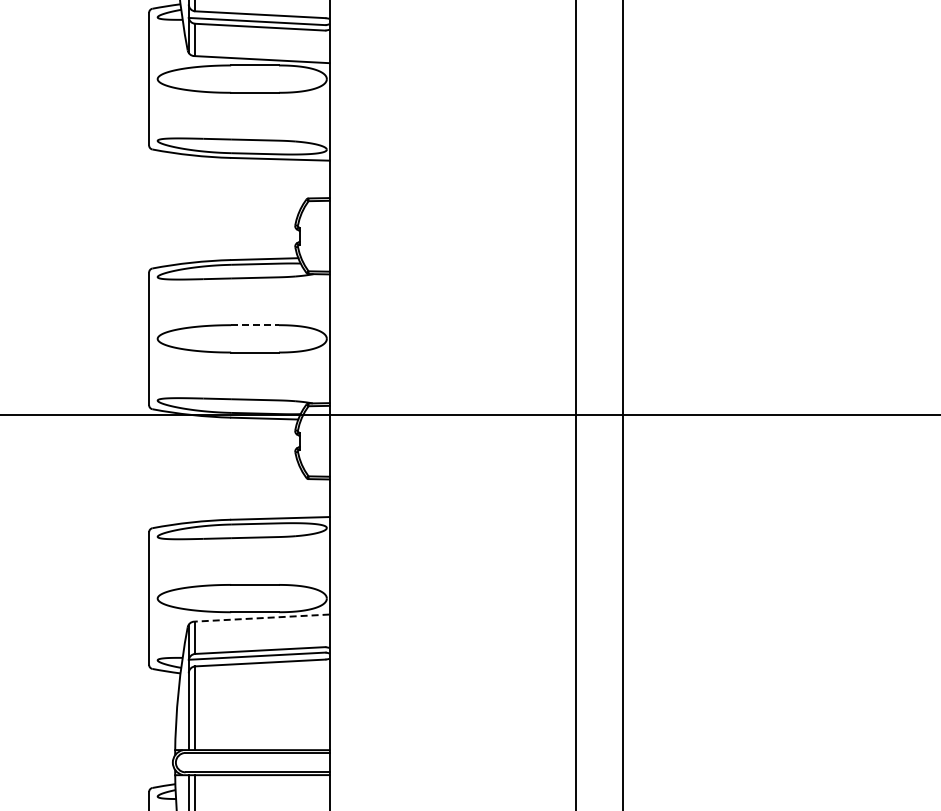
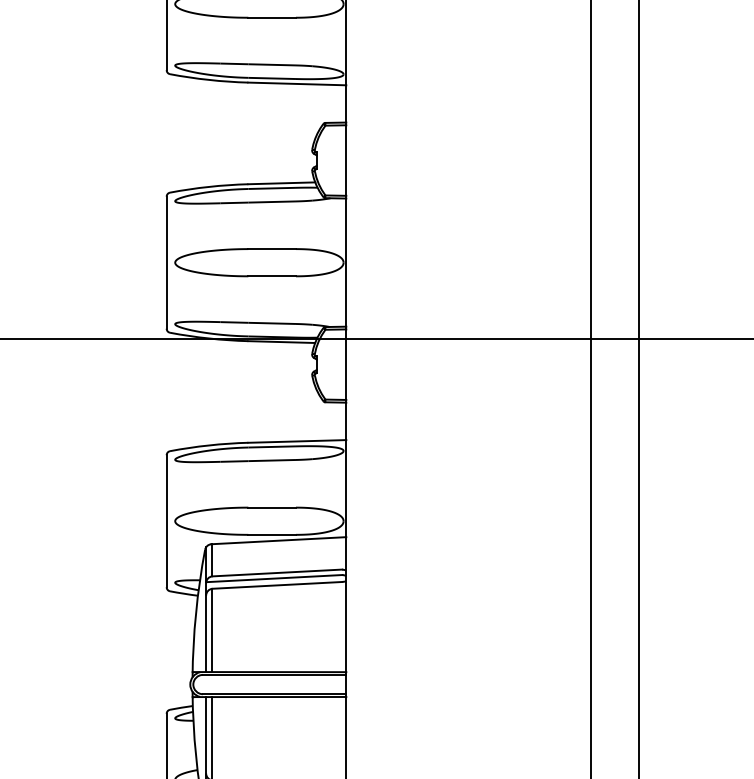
line: (255, 325) -> (272, 249), dashed -> solid
line: (261, 618) -> (278, 541), dashed -> solid

